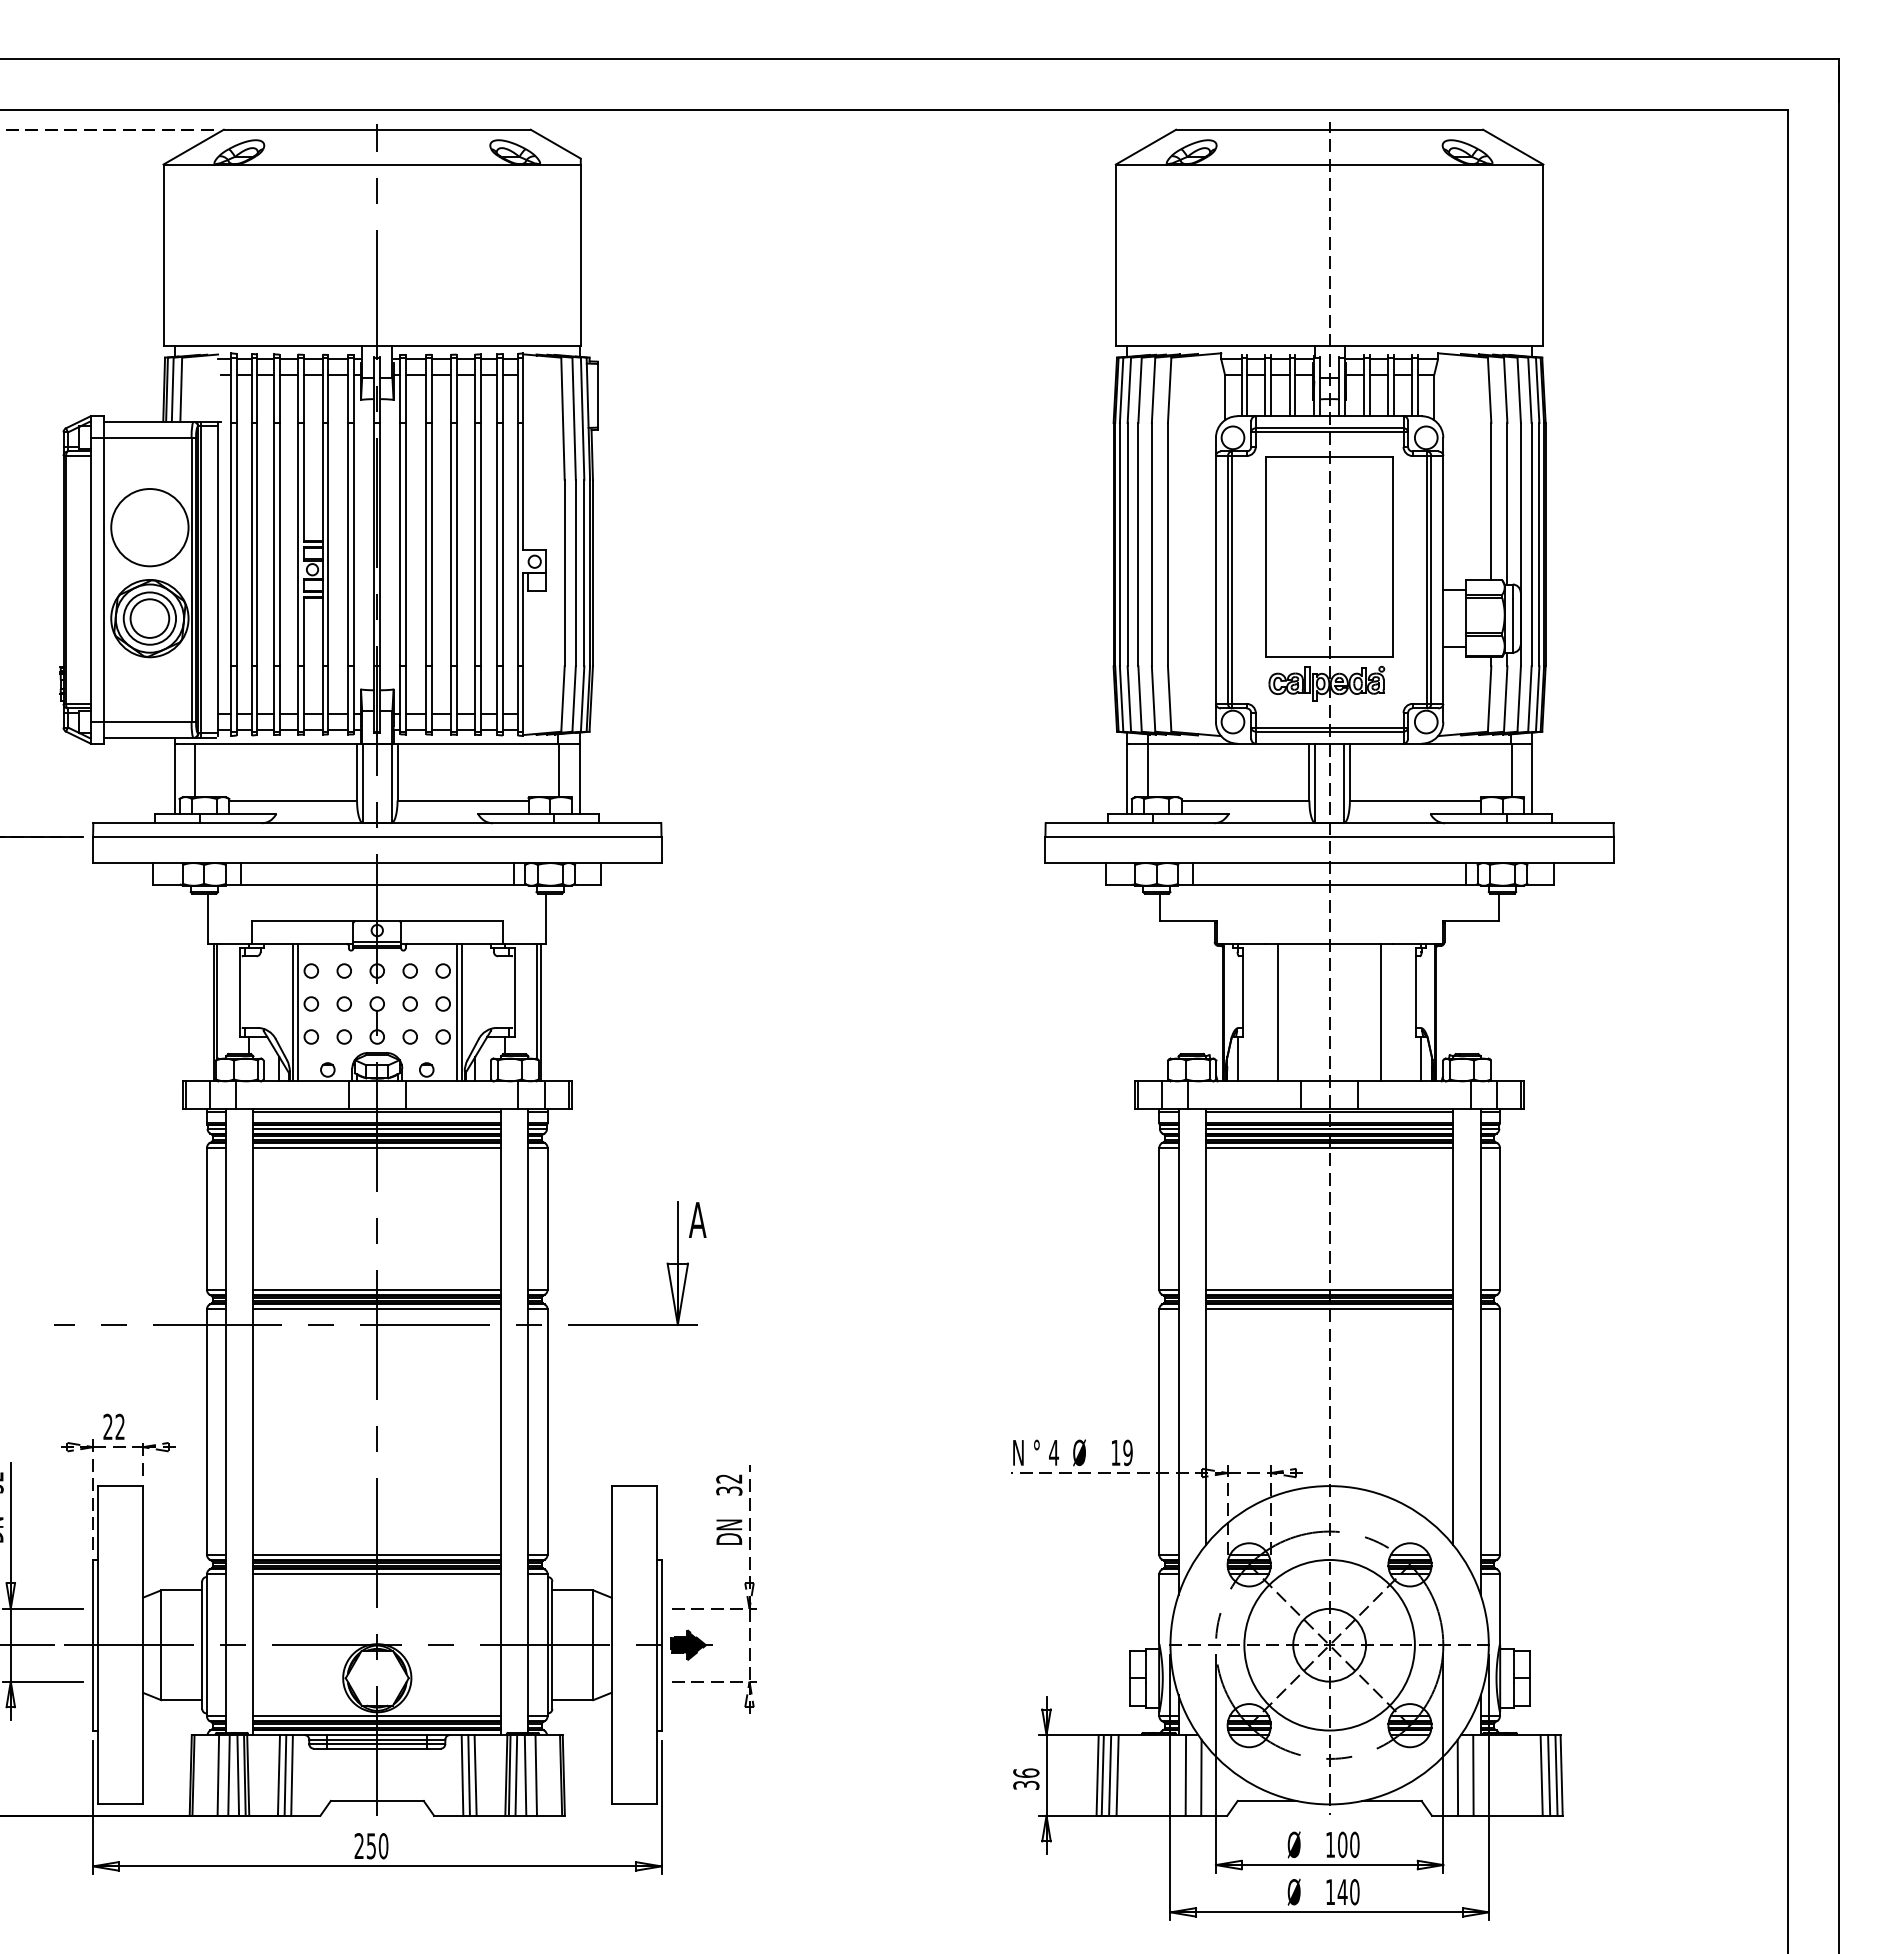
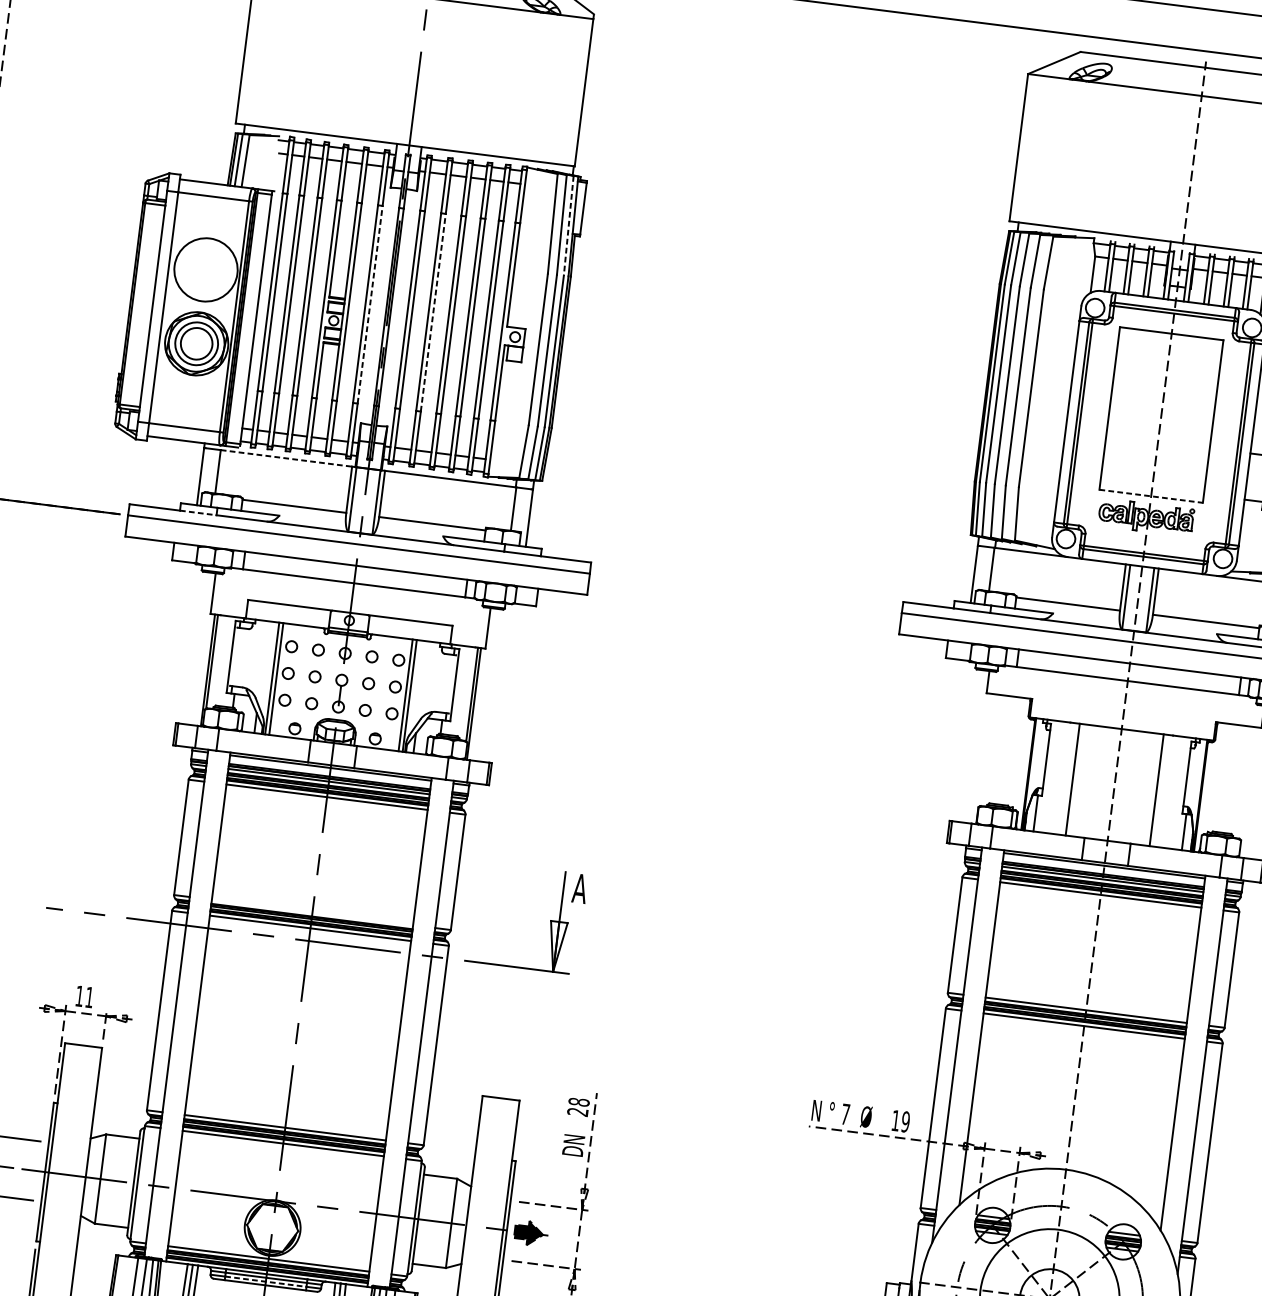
line: (582, 419) -> (568, 226), solid -> dashed
line: (354, 544) -> (370, 304), solid -> dashed
line: (431, 544) -> (433, 312), solid -> dashed
line: (1329, 657) -> (1151, 496), solid -> dashed
line: (276, 743) -> (286, 458), solid -> dashed
line: (177, 823) -> (198, 513), solid -> dashed
line: (377, 1289) -> (312, 912), removed
text: (113, 1426) -> (84, 996), 22 -> 11
text: (1054, 1452) -> (846, 1114), 4 -> 7
text: (729, 1484) -> (578, 1106), 32 -> 28
line: (377, 1744) -> (266, 1281), solid -> dashed

